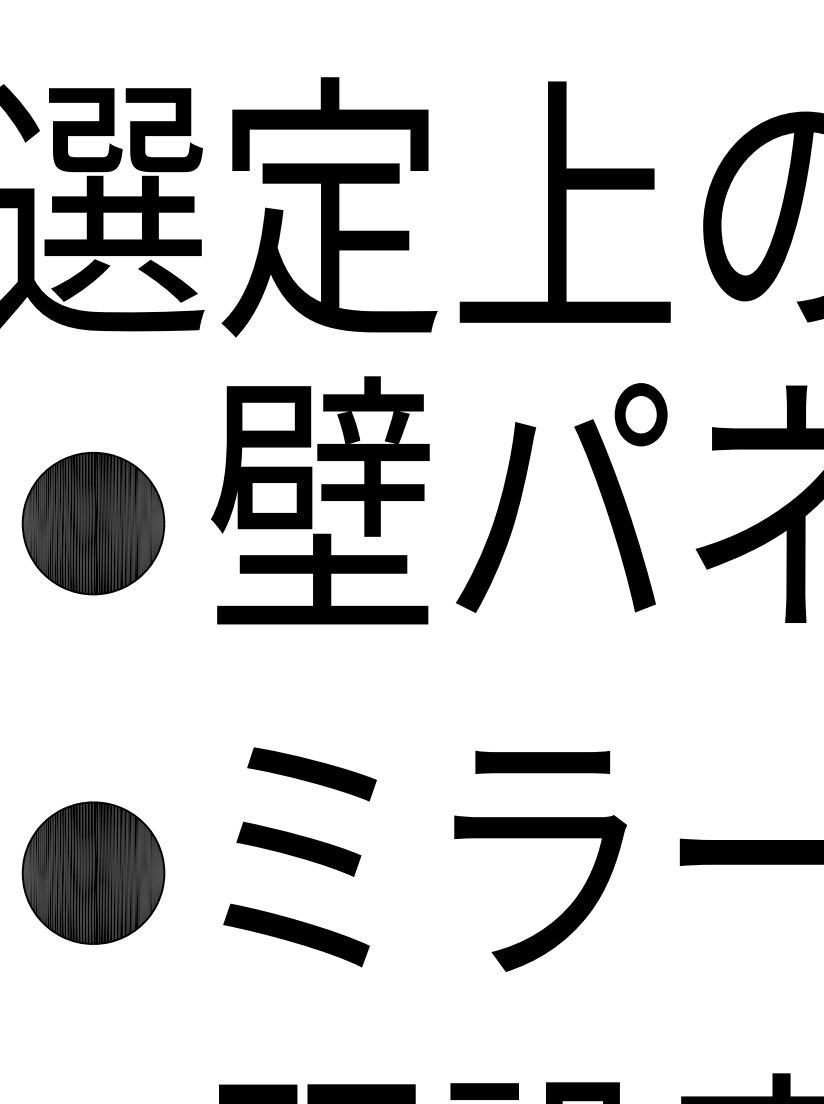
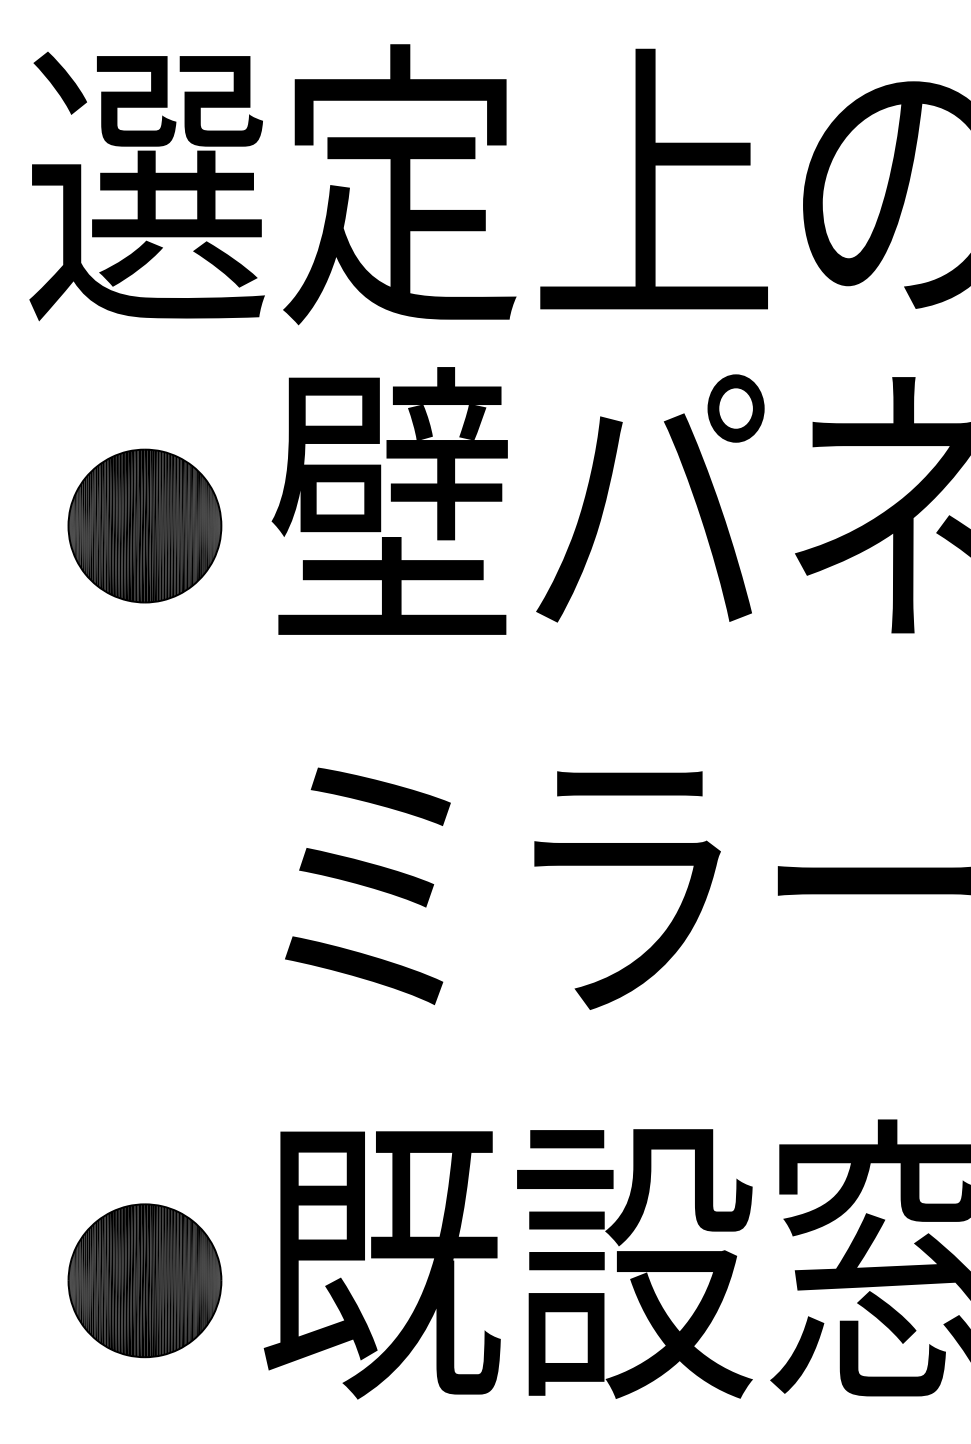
part: (93, 873) -> (144, 903), removed

